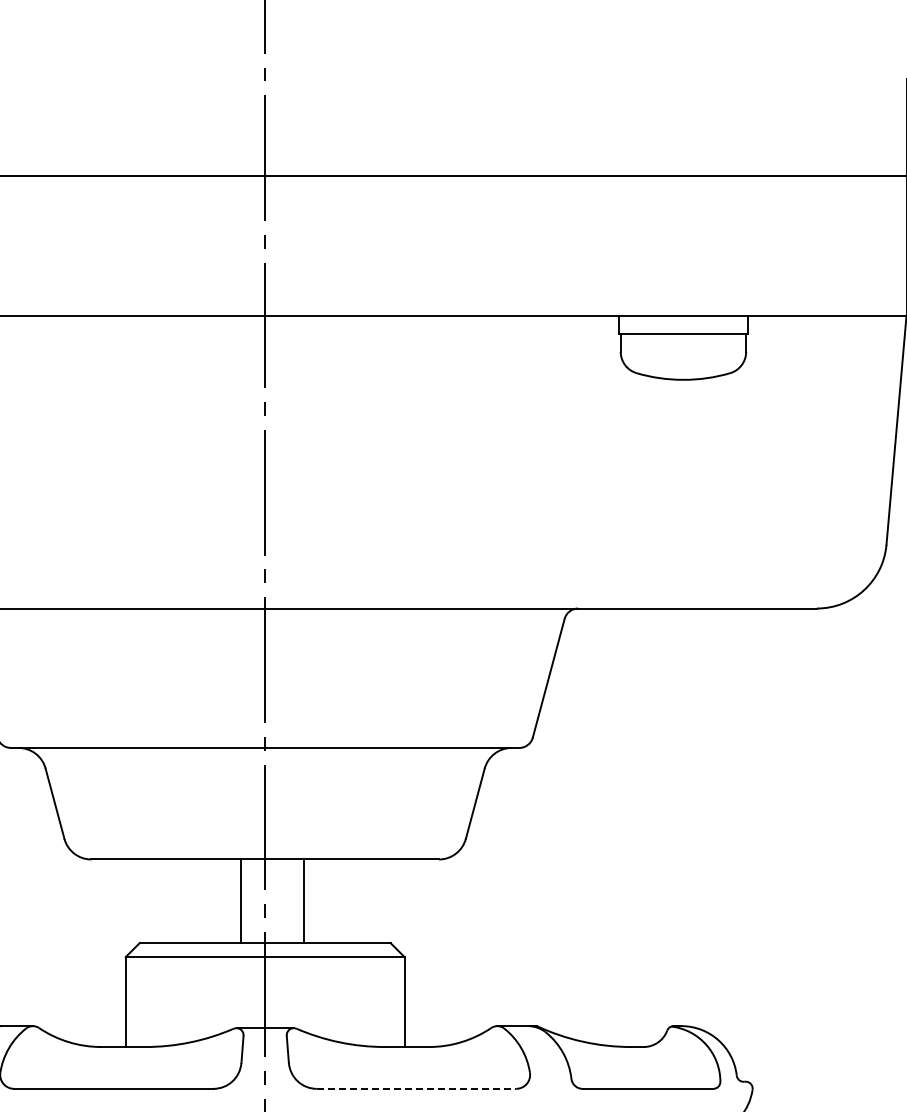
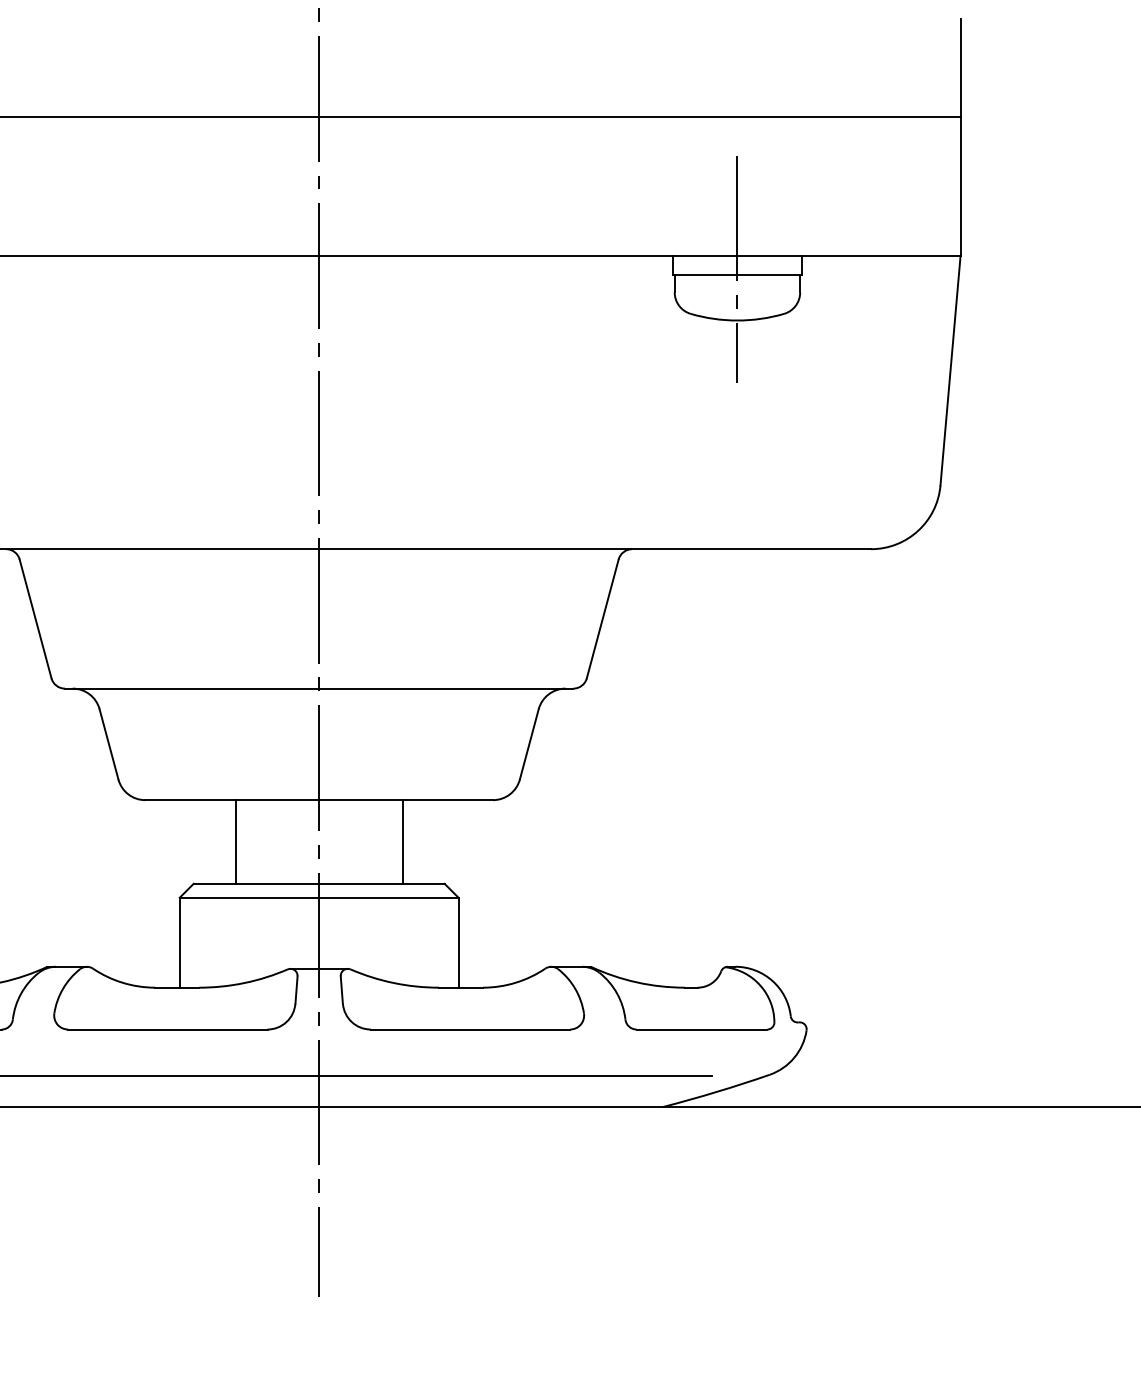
line: (683, 328) -> (737, 269), added
line: (240, 900) -> (235, 841), moved
line: (303, 900) -> (402, 841), moved
line: (416, 1088) -> (470, 1029), dashed -> solid

